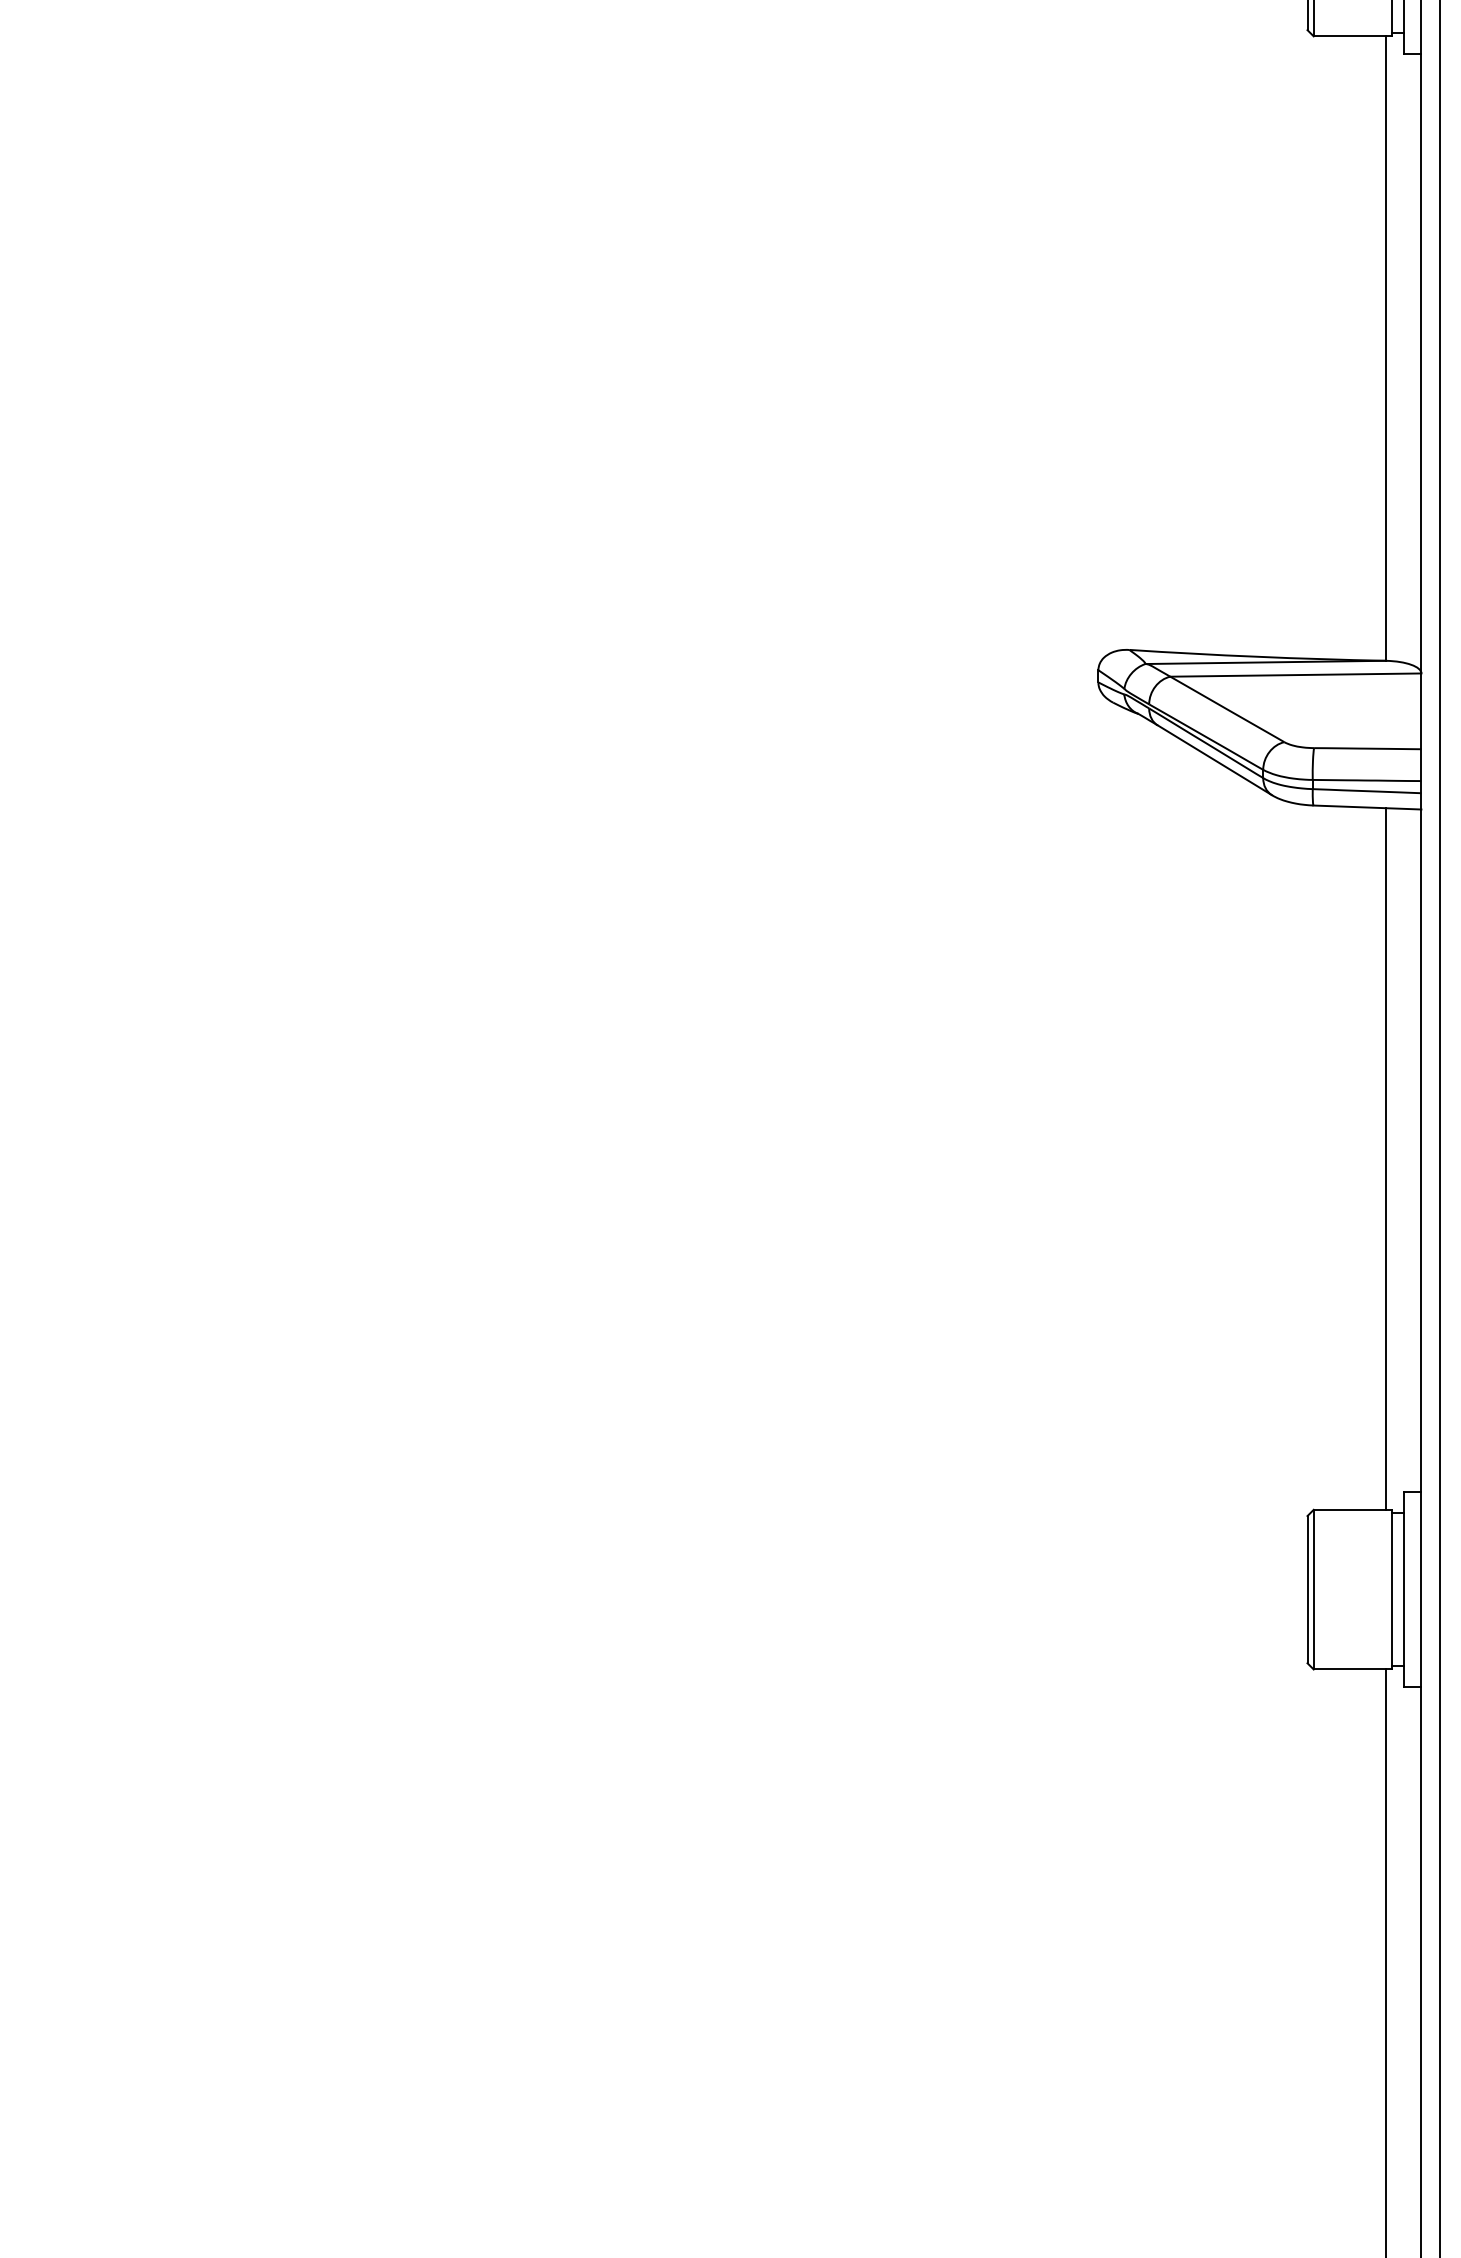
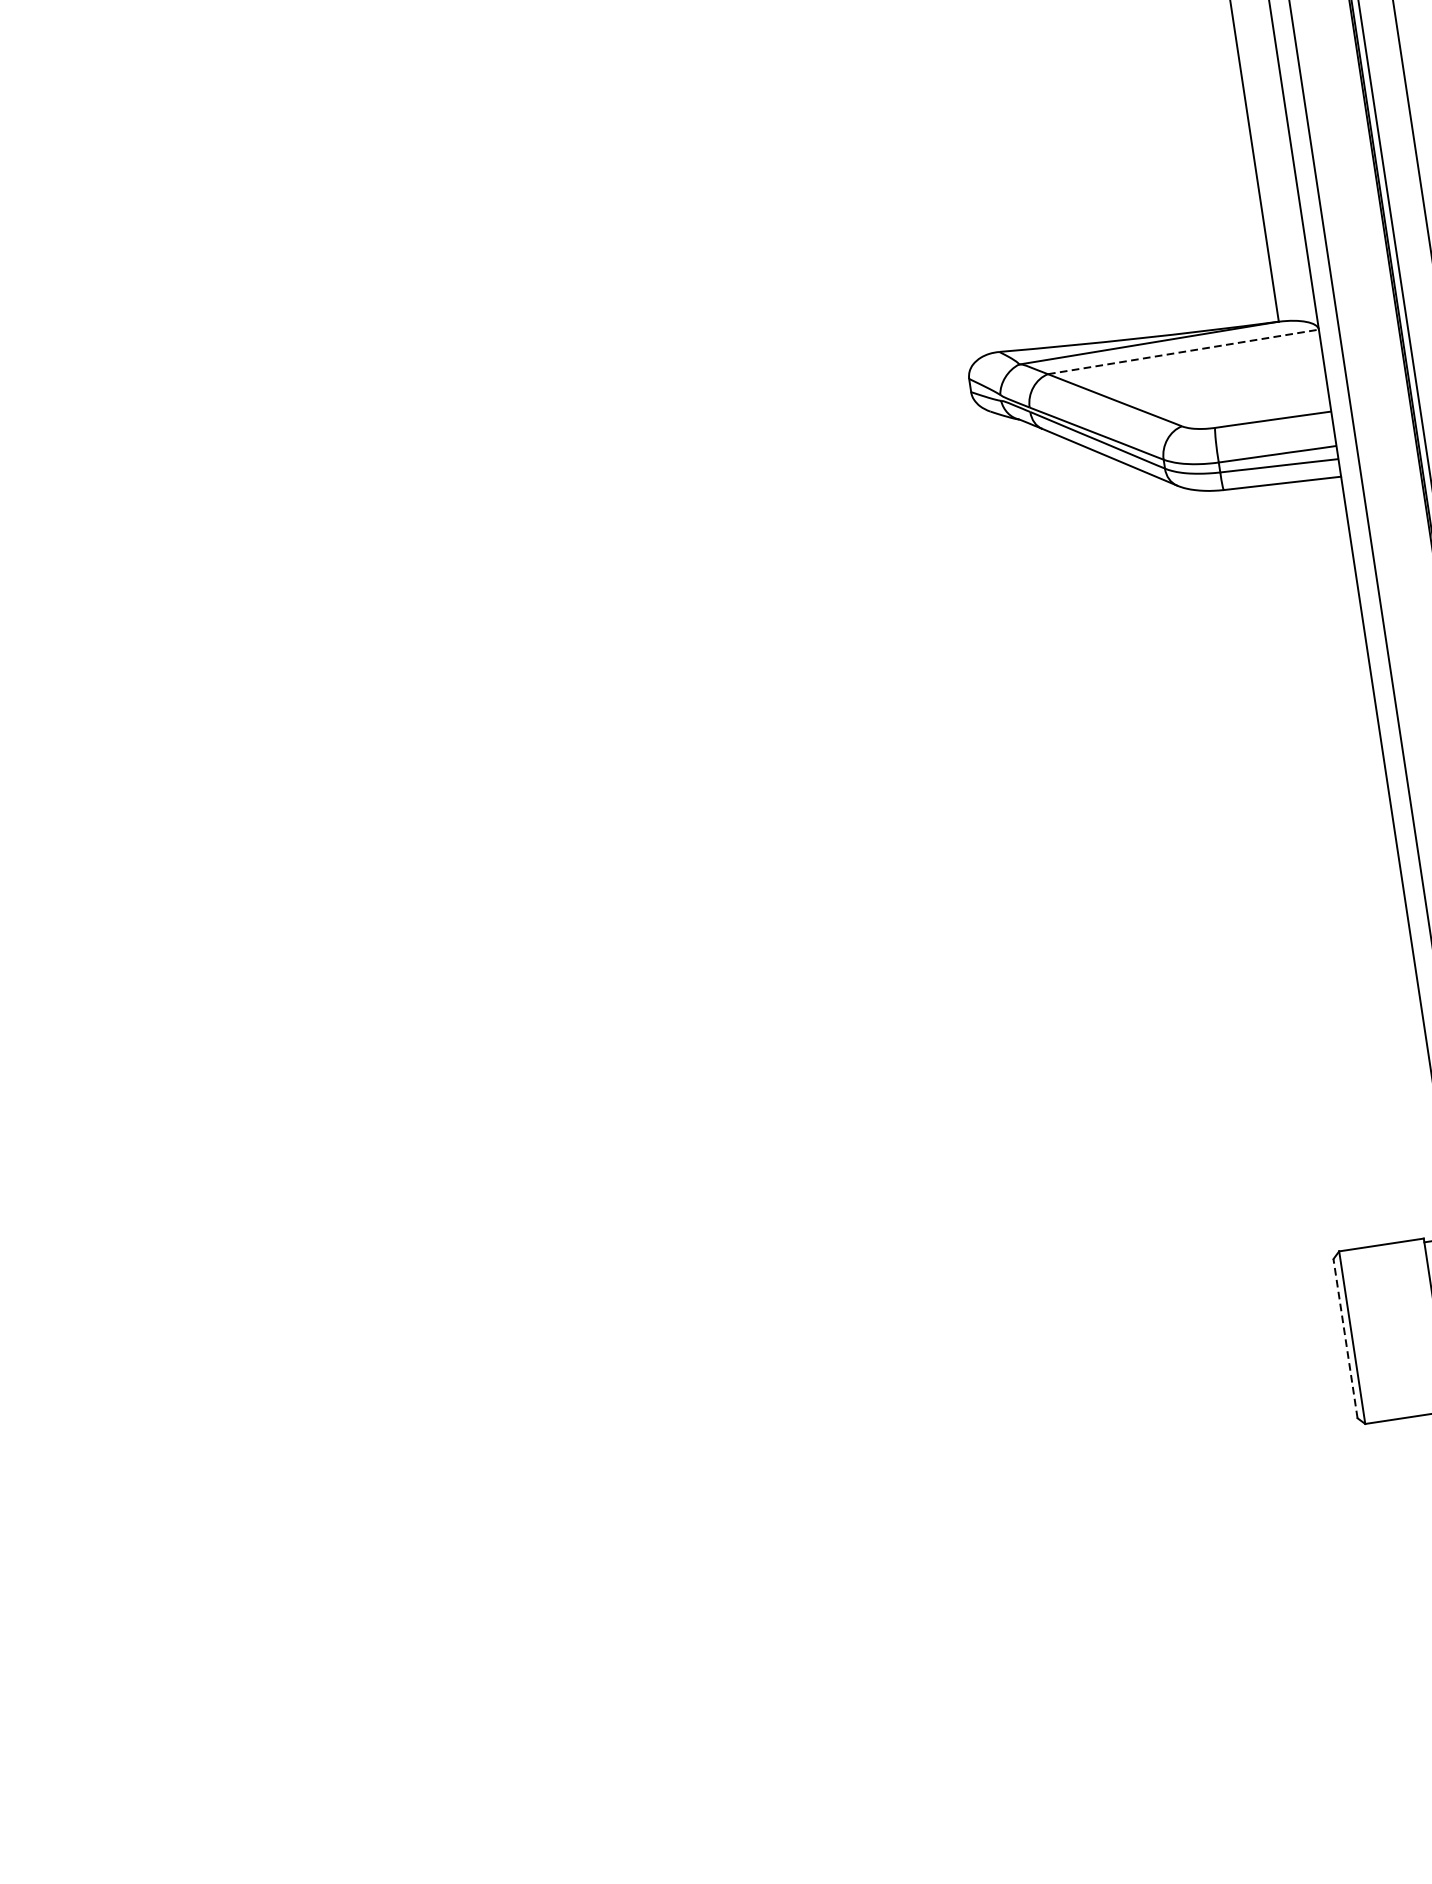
line: (1295, 675) -> (1183, 352), solid -> dashed
line: (1386, 1158) -> (1360, 859), removed
line: (1307, 1589) -> (1345, 1338), solid -> dashed

